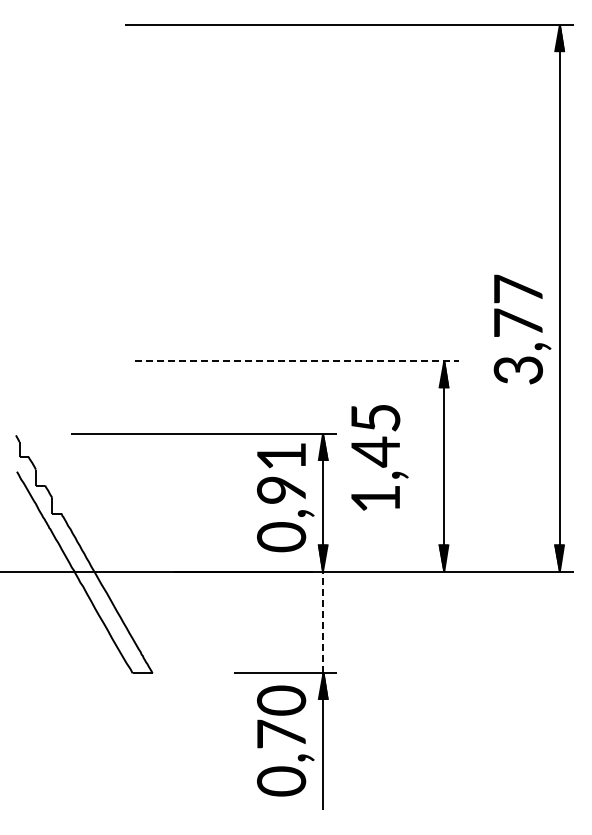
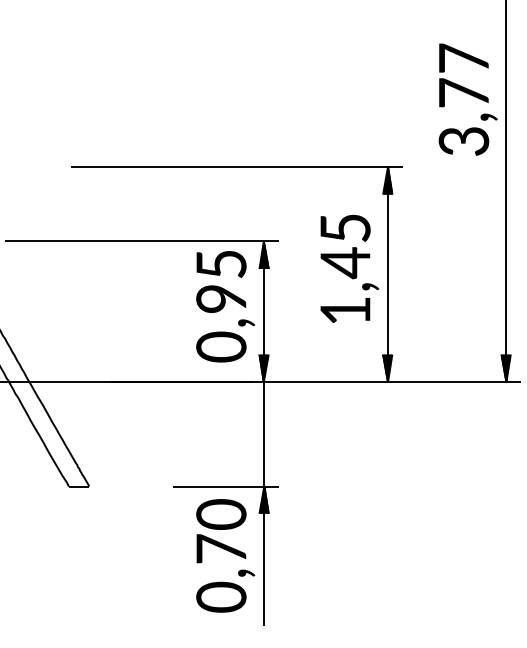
text: (522, 329) -> (468, 99), moved
line: (296, 361) -> (236, 167), dashed -> solid
text: (281, 456) -> (221, 264), 0,91 -> 0,95
text: (379, 457) -> (349, 268), moved
line: (322, 622) -> (263, 434), dashed -> solid

